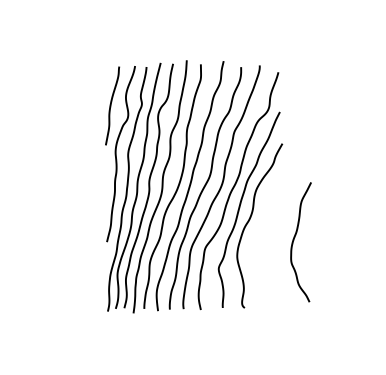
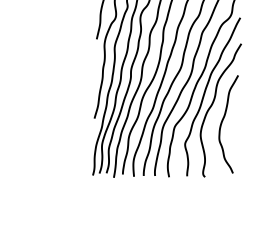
curve: (294, 240) -> (222, 122), moved

